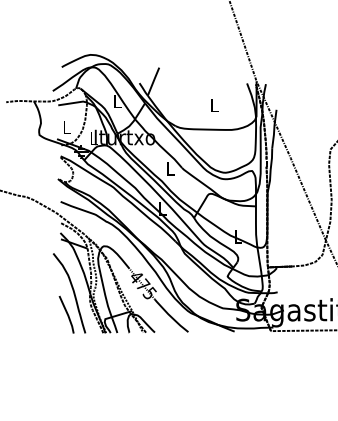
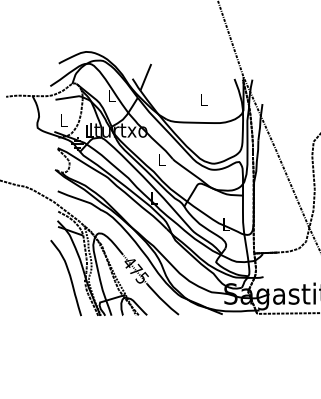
curve: (66, 314) -> (63, 298), removed

